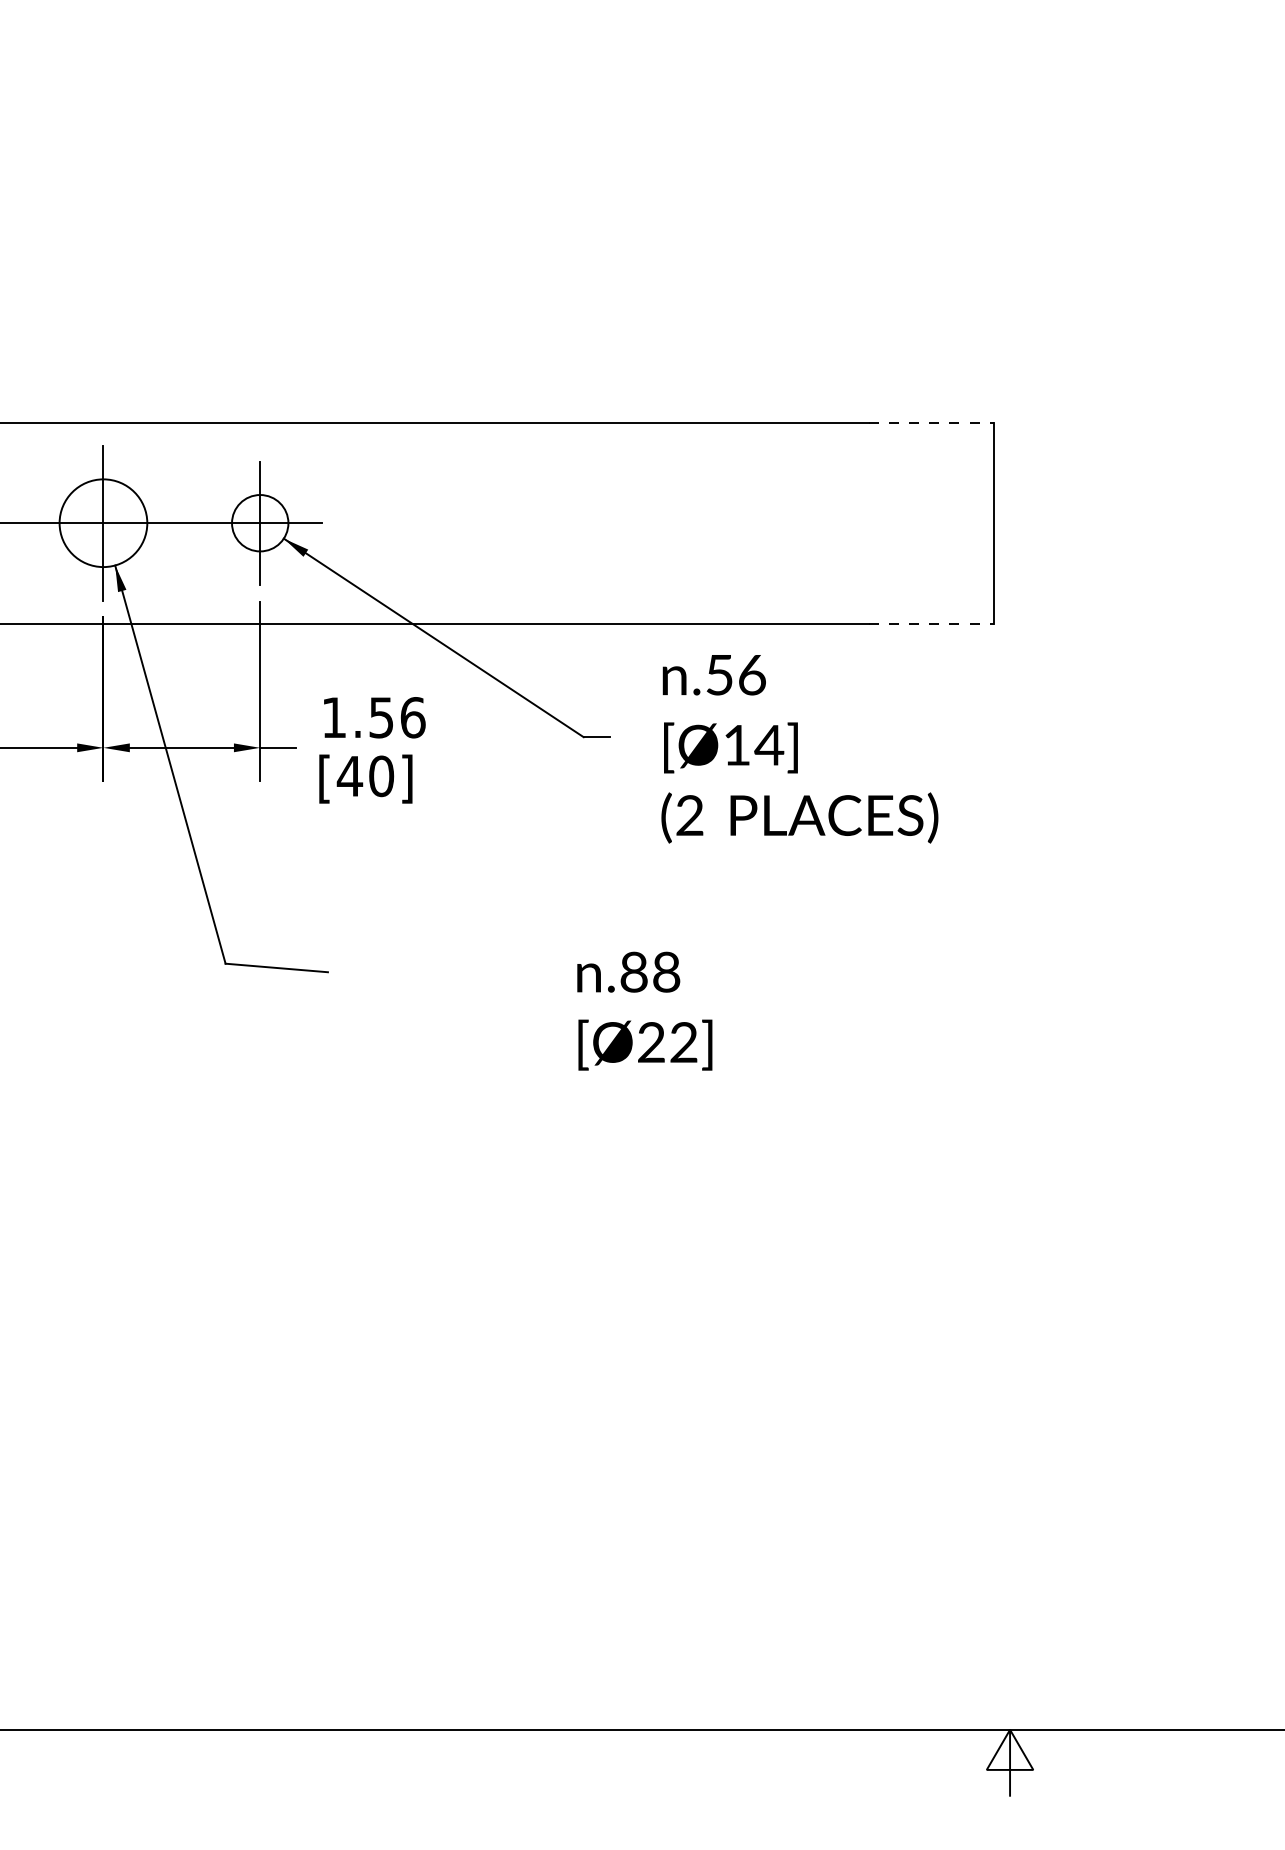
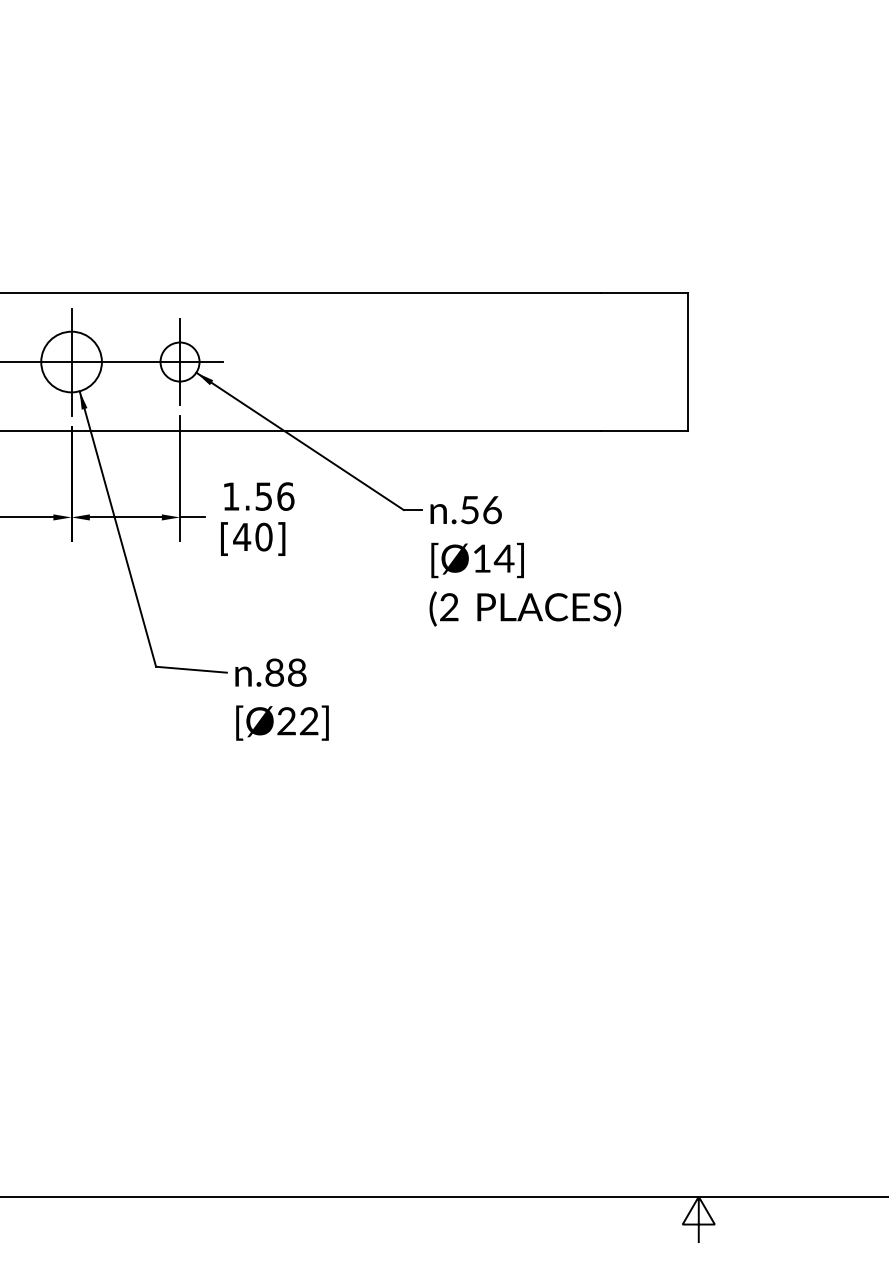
line: (931, 422) -> (644, 292), dashed -> solid
line: (931, 623) -> (644, 431), dashed -> solid
text: (800, 749) -> (525, 561), moved
text: (643, 1011) -> (281, 699), moved

